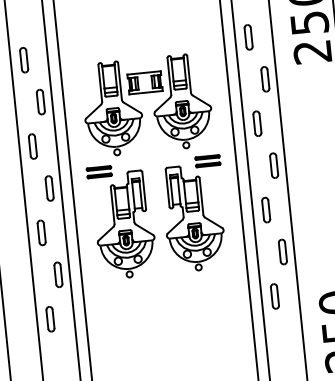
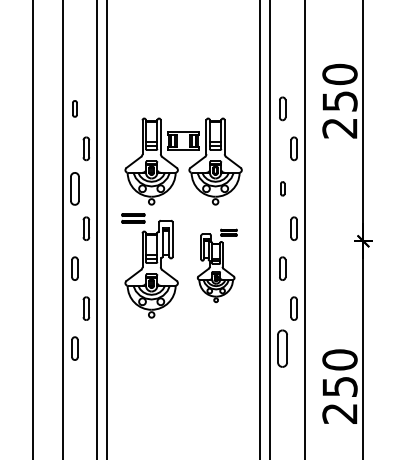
part: (23, 59) -> (74, 108), size x0.7
part: (257, 123) -> (282, 188), size x0.6
part: (32, 146) -> (74, 188), size x1.4
part: (195, 213) -> (217, 265), size x0.7
part: (274, 296) -> (282, 348), size x1.6

